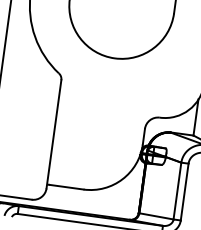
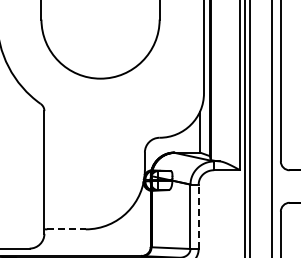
line: (67, 187) -> (67, 229), solid -> dashed
line: (184, 191) -> (198, 216), solid -> dashed

